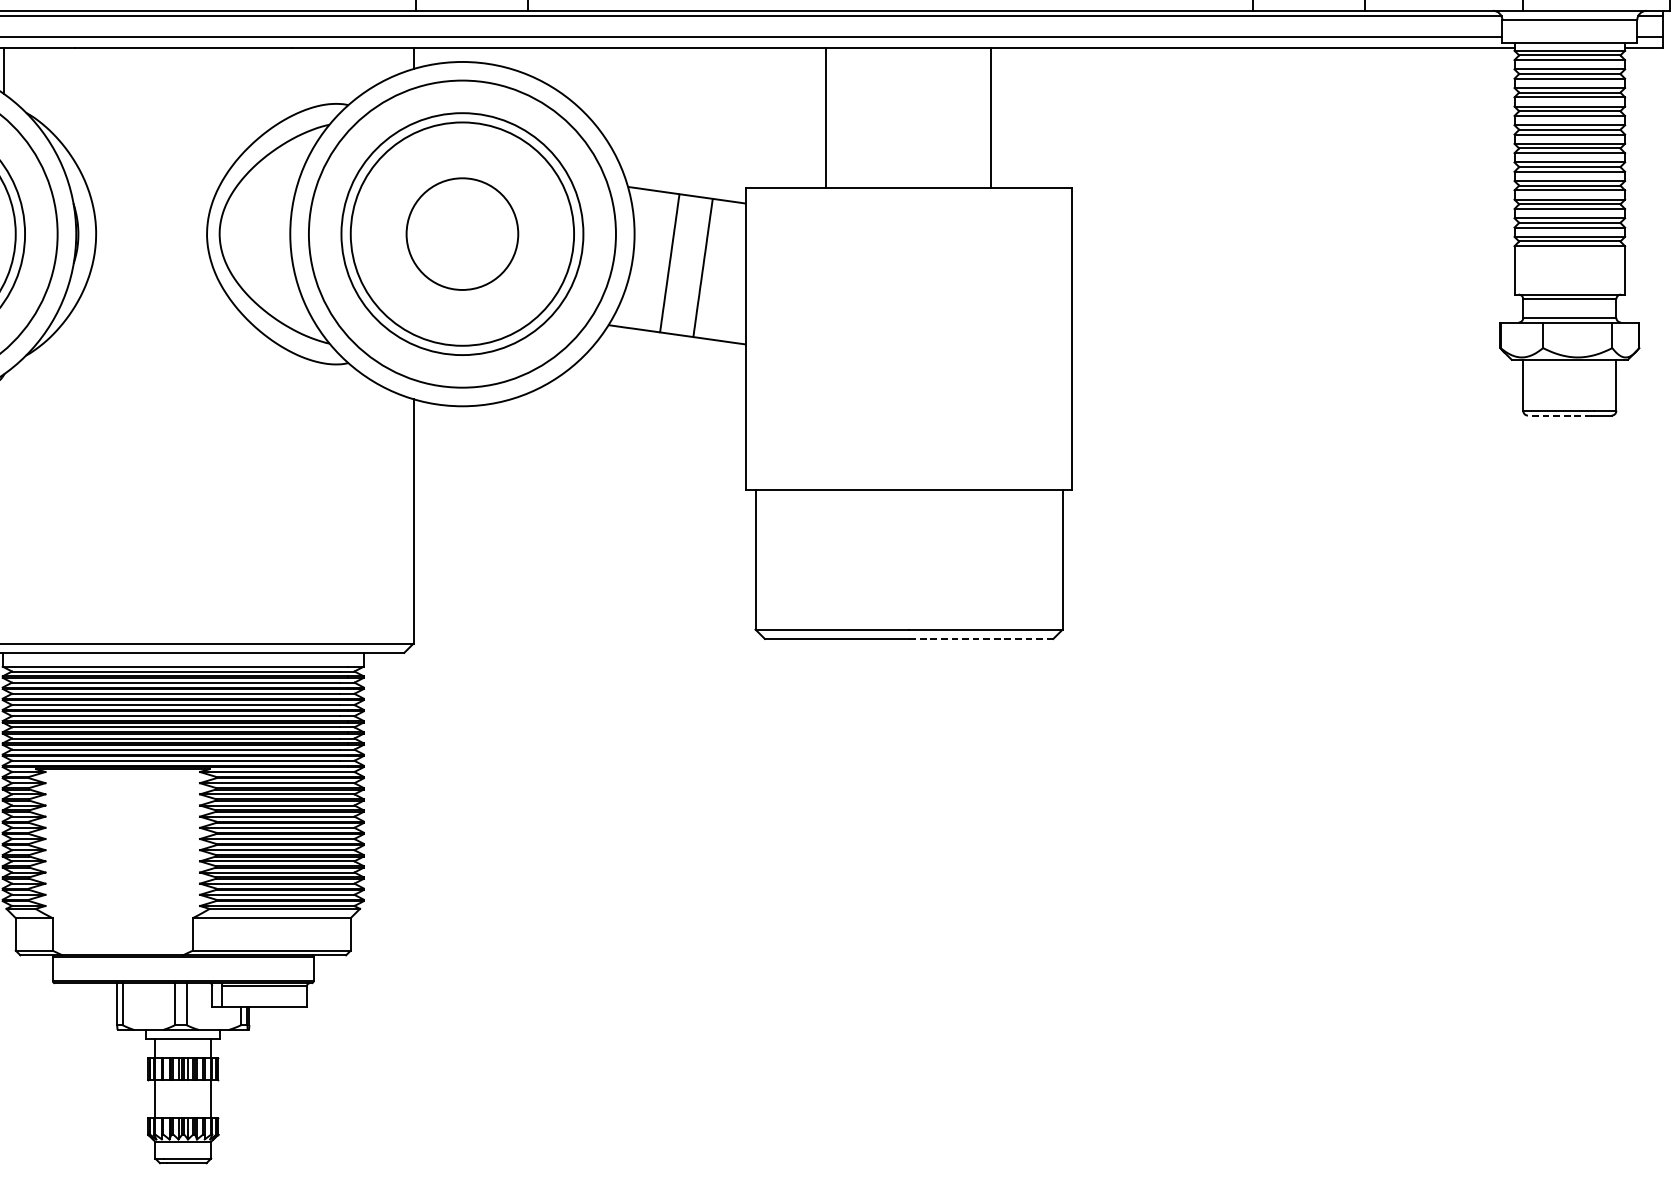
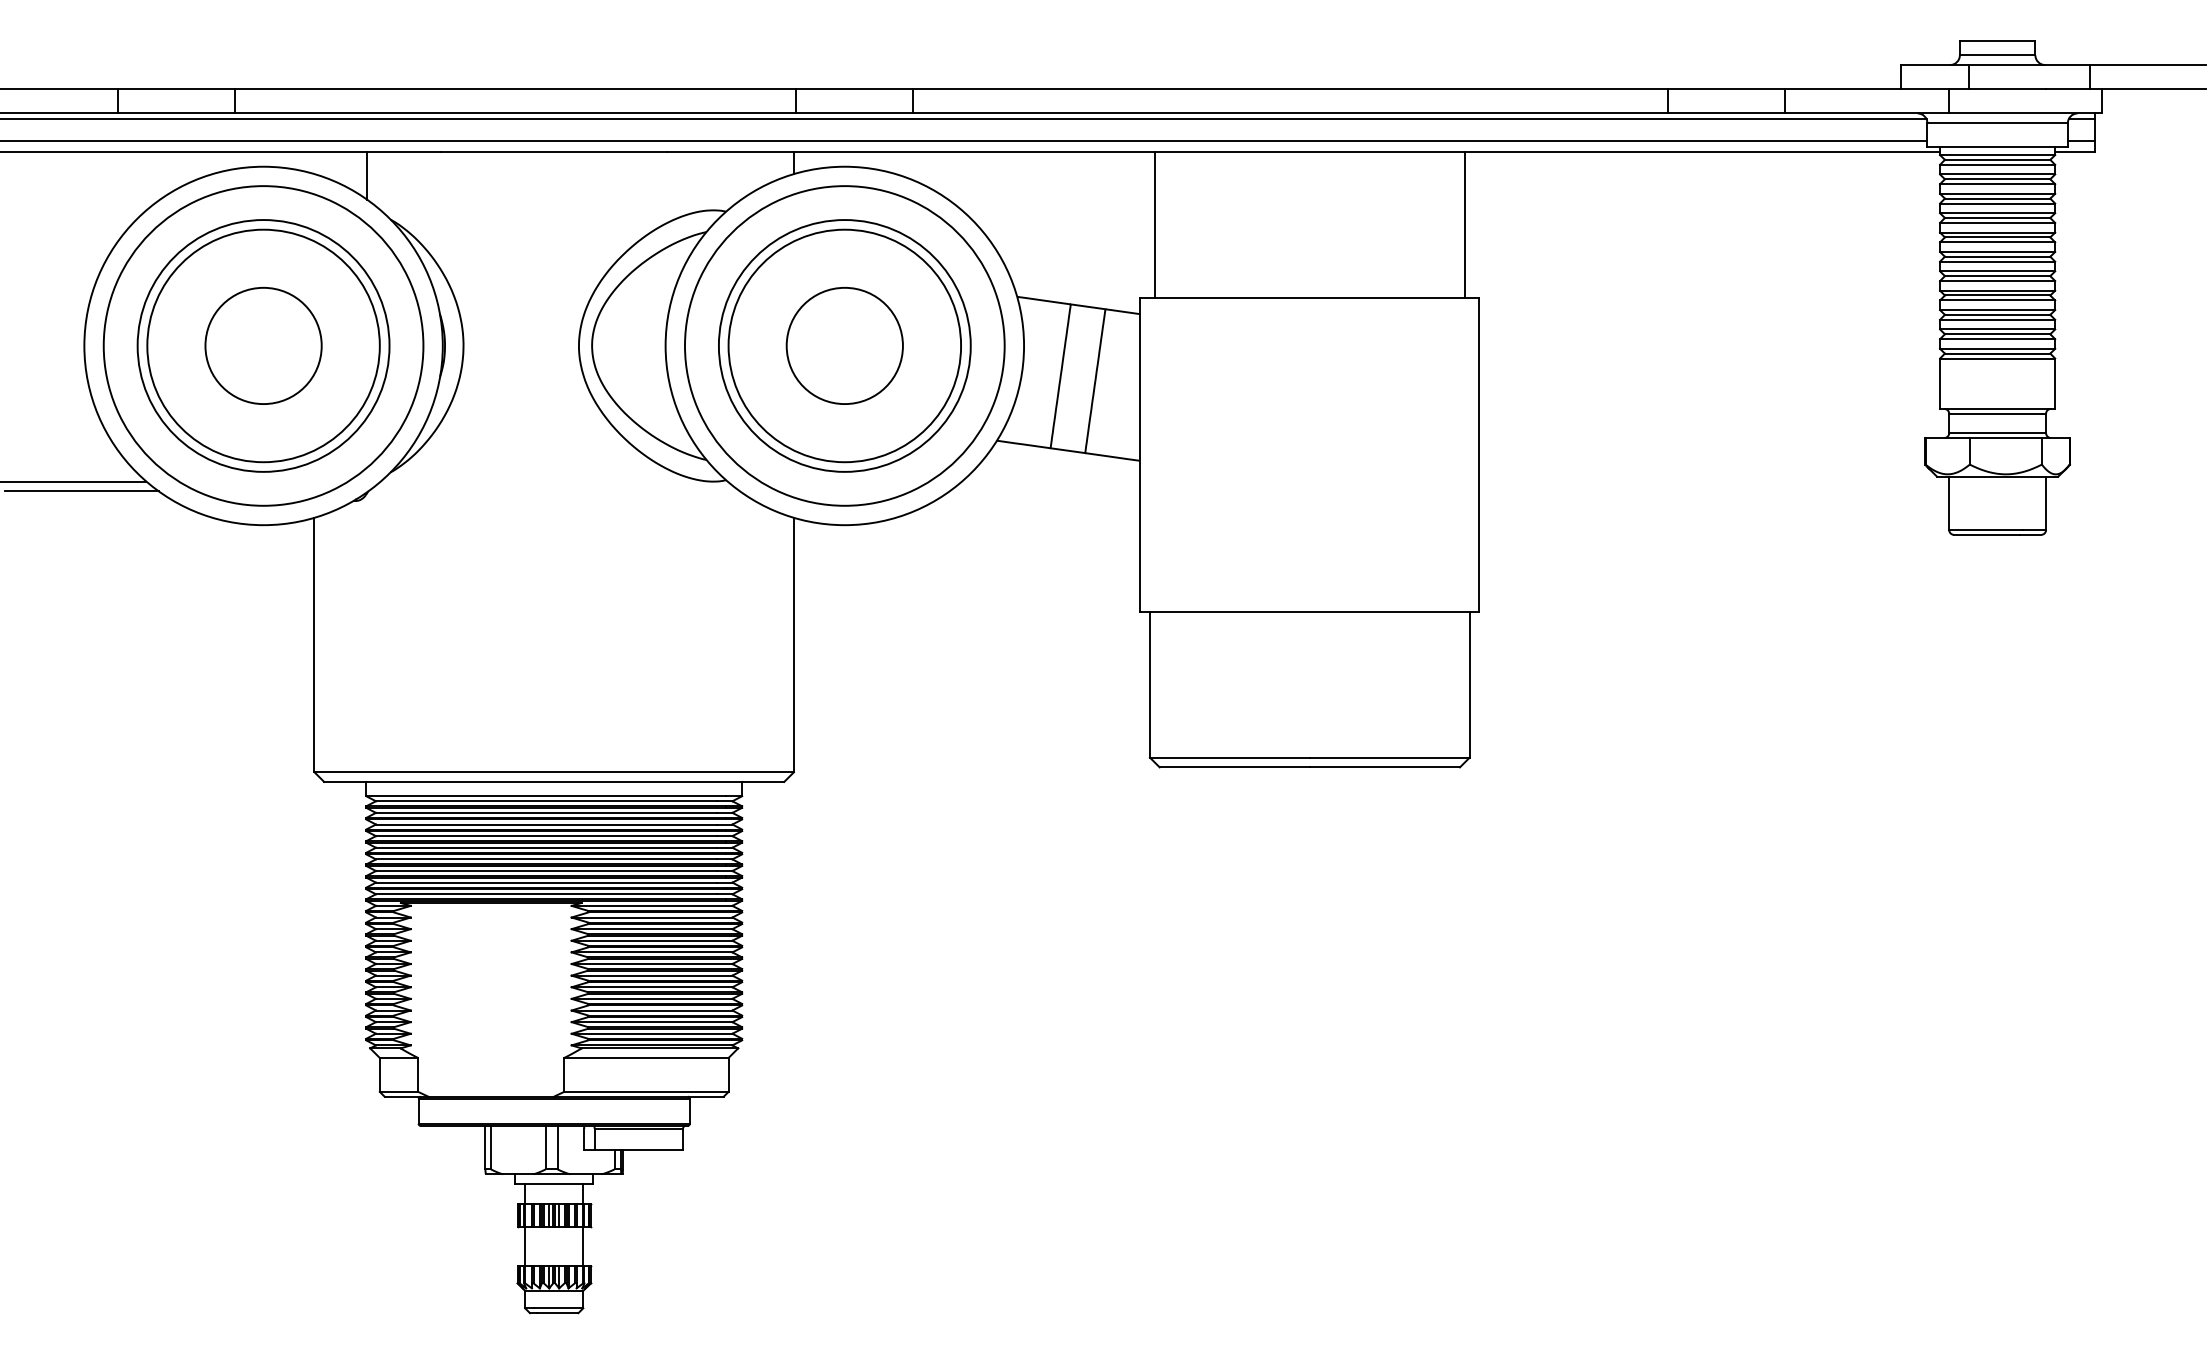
line: (825, 117) -> (1154, 224), moved
line: (990, 117) -> (1464, 224), moved
line: (1559, 415) -> (1986, 534), dashed -> solid
line: (980, 639) -> (1384, 767), dashed -> solid

